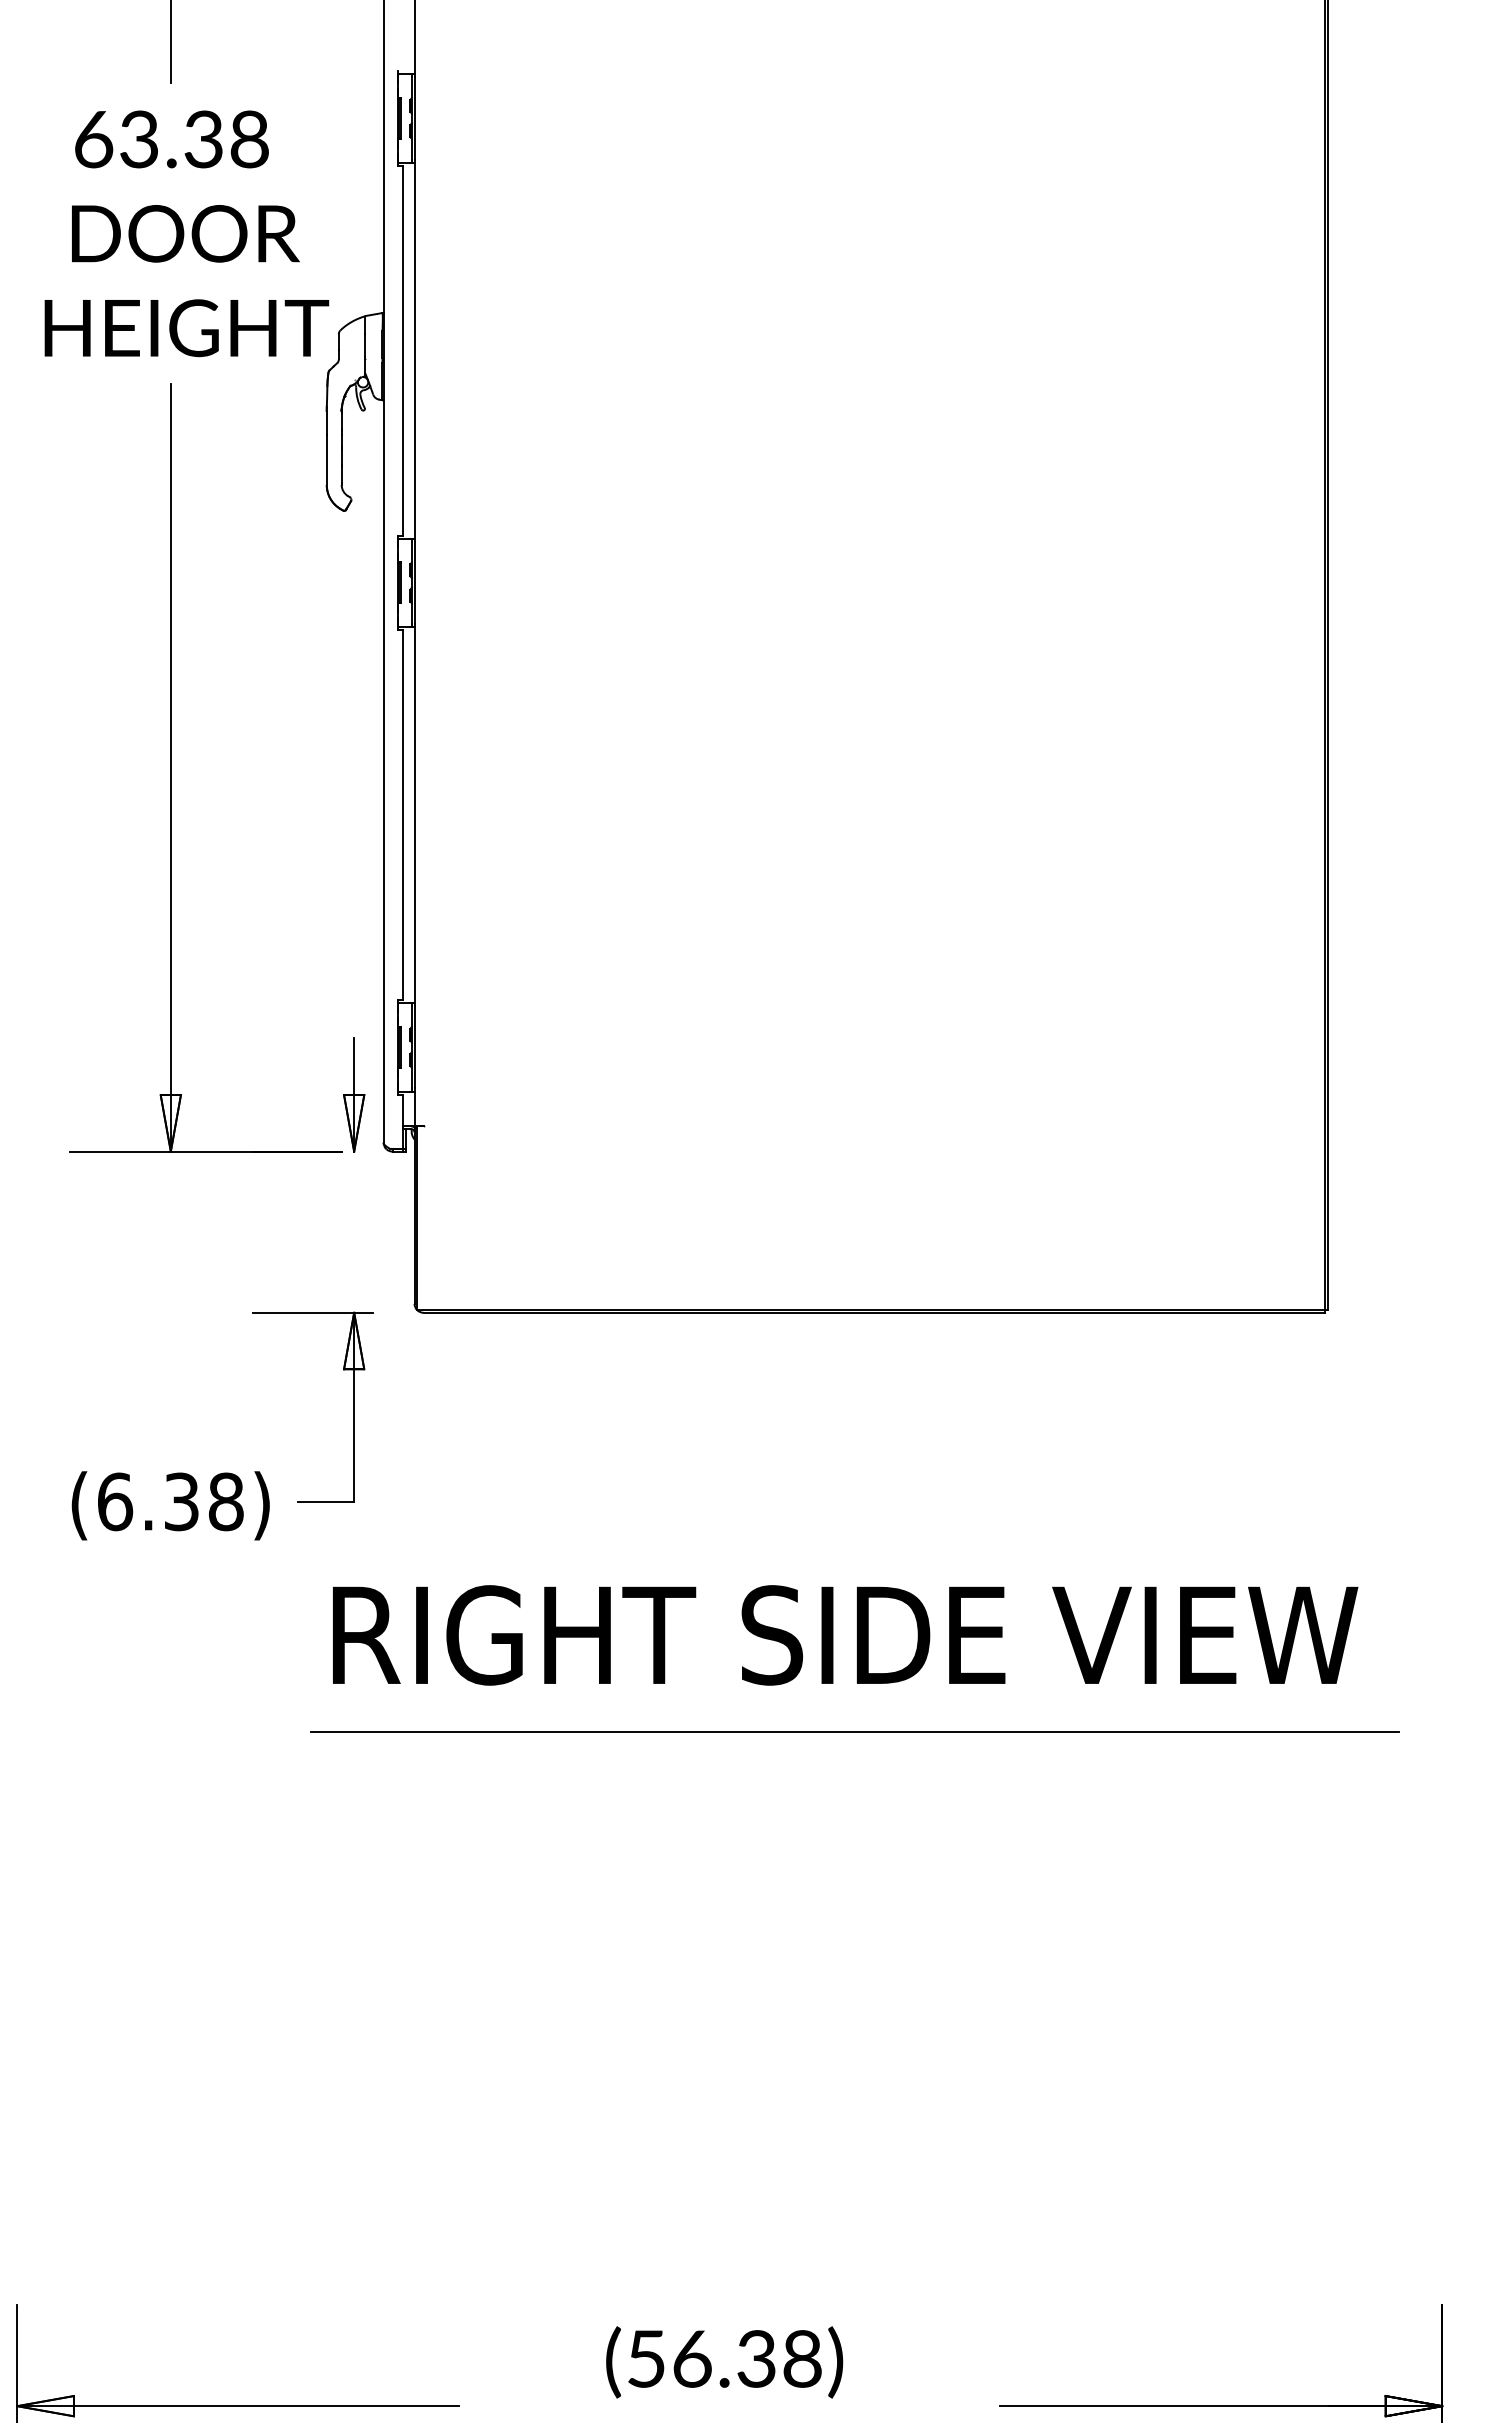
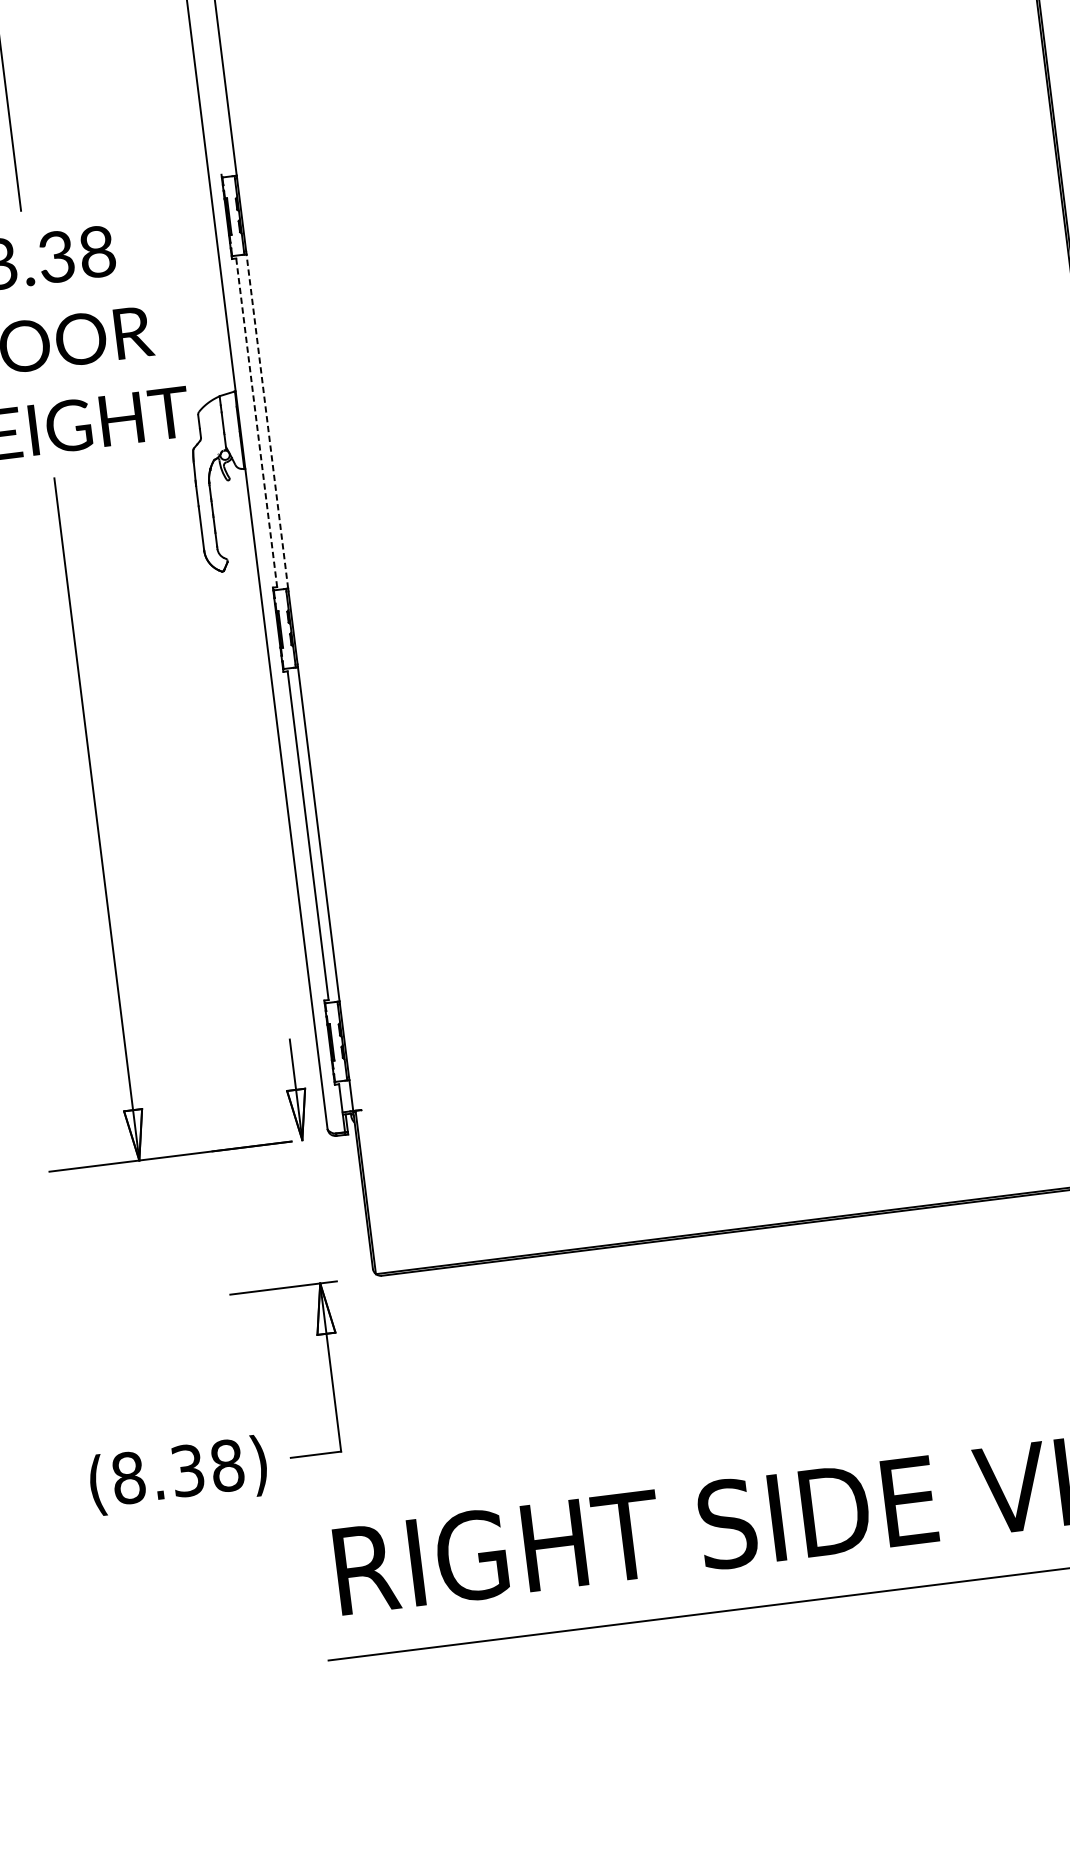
line: (402, 350) -> (256, 422), solid -> dashed
line: (414, 350) -> (267, 421), solid -> dashed
text: (115, 1501) -> (128, 1477), (6.38) -> (8.38)

